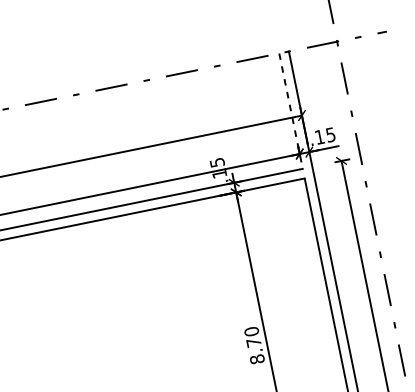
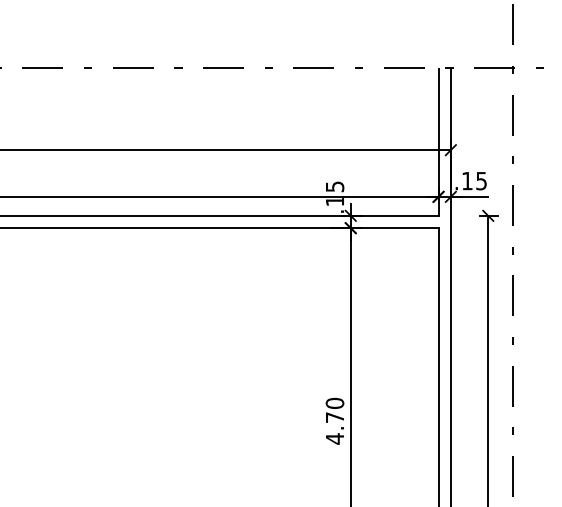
line: (290, 110) -> (438, 141), dashed -> solid
text: (256, 359) -> (334, 438), 8.70 -> 4.70

